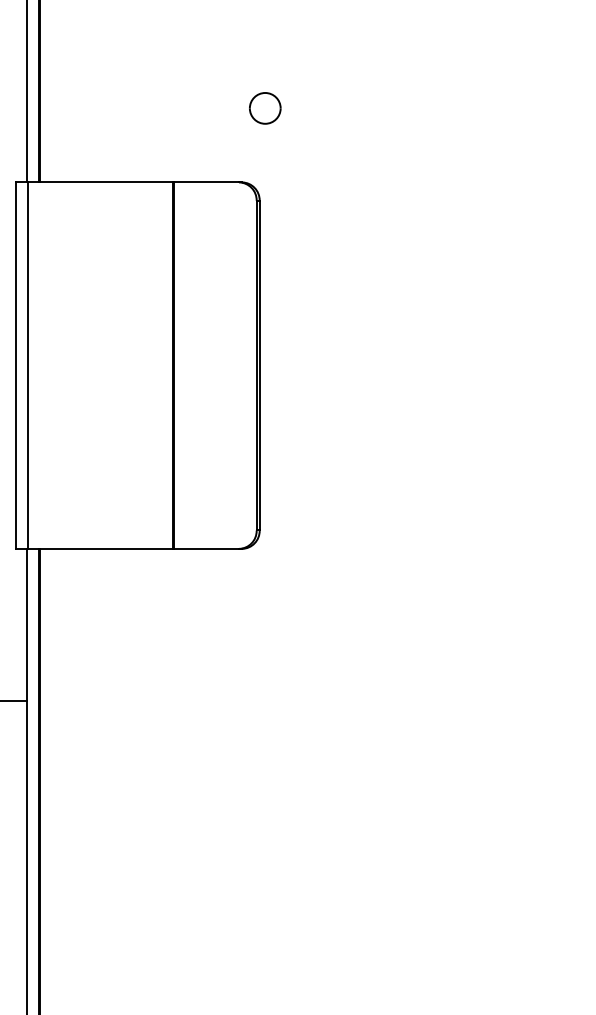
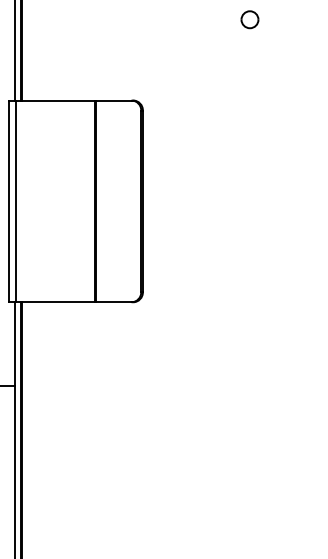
part: (264, 107) -> (249, 19), moved

